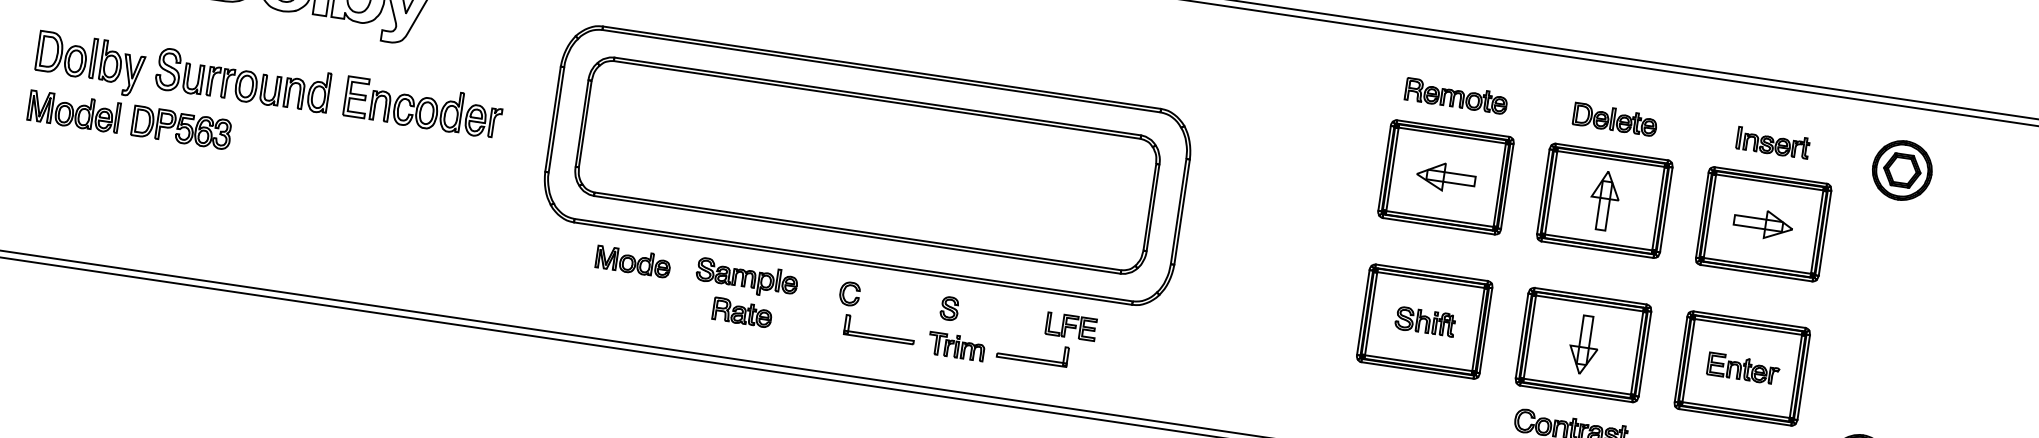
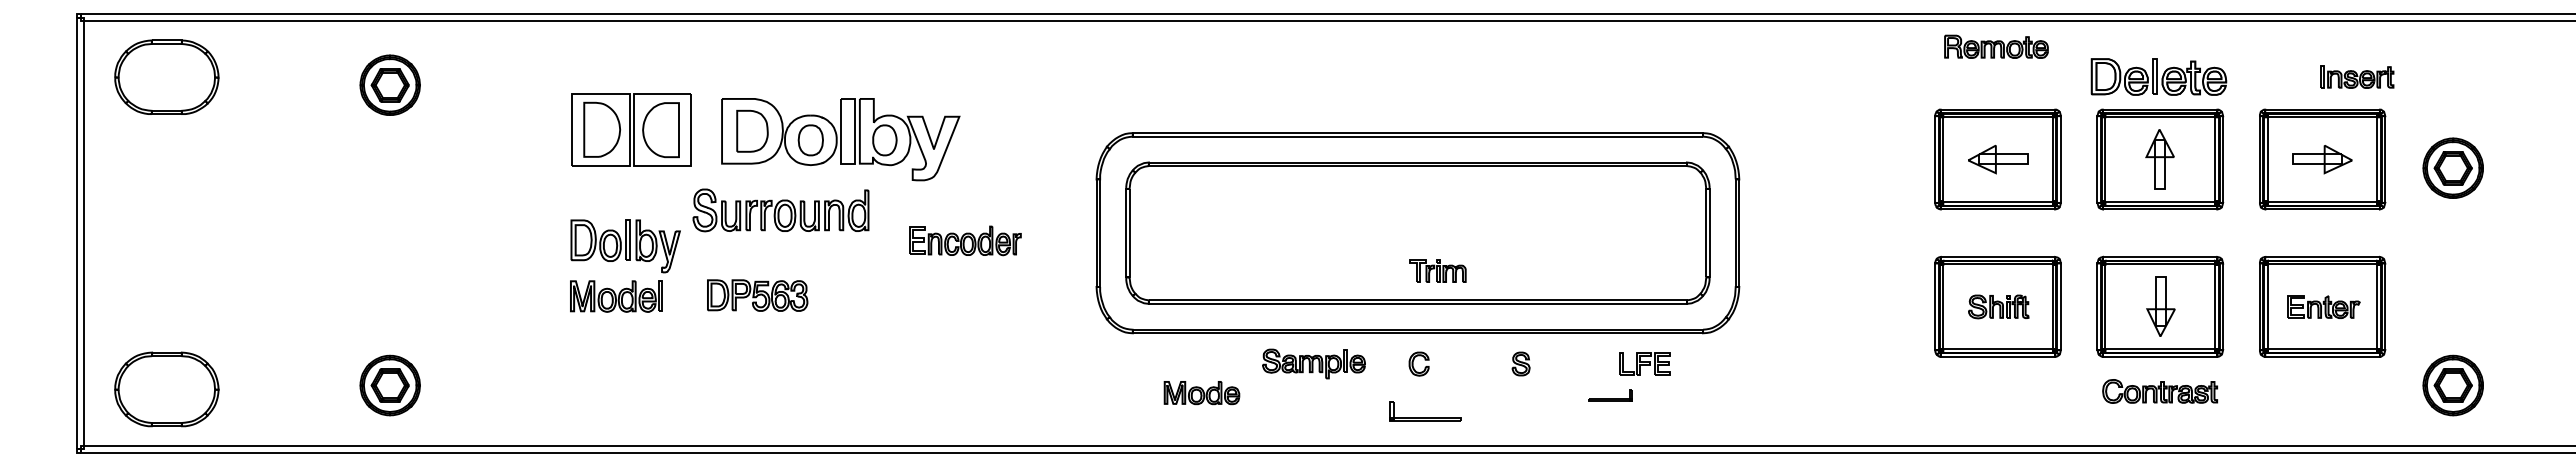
part: (242, 80) -> (780, 210), moved
part: (1456, 95) -> (1996, 46), moved
part: (423, 107) -> (965, 240), size x0.7
part: (1615, 119) -> (2158, 76), size x1.6
part: (181, 127) -> (757, 295), moved
part: (1773, 142) -> (2357, 76), moved
part: (1901, 169) -> (2452, 167), moved
part: (632, 262) -> (1201, 393), moved
part: (742, 312) -> (1314, 398), removed
part: (879, 329) -> (1425, 411), moved
part: (956, 346) -> (1437, 270), moved
part: (1032, 352) -> (1610, 395), size x0.6

